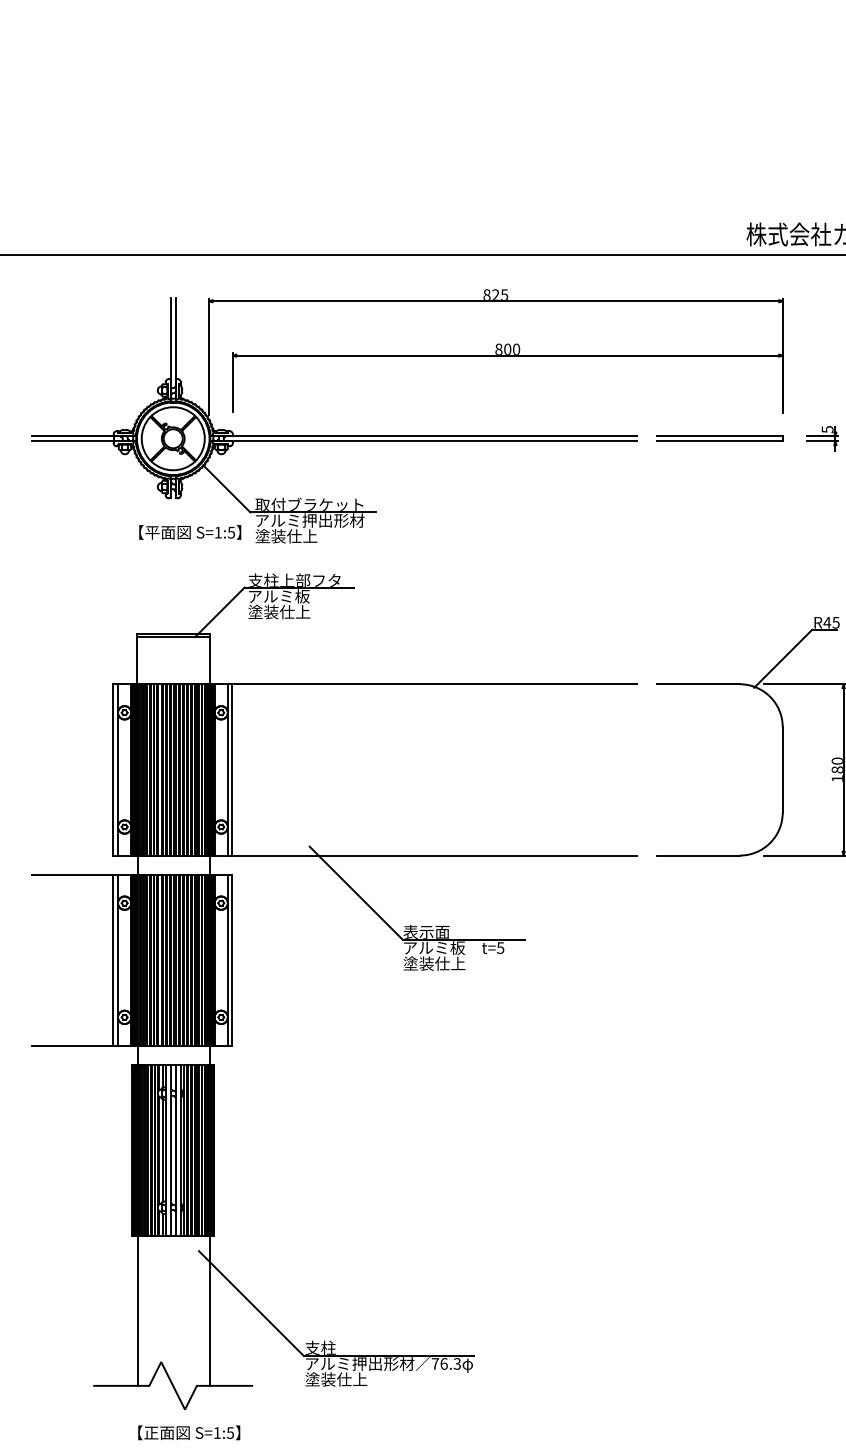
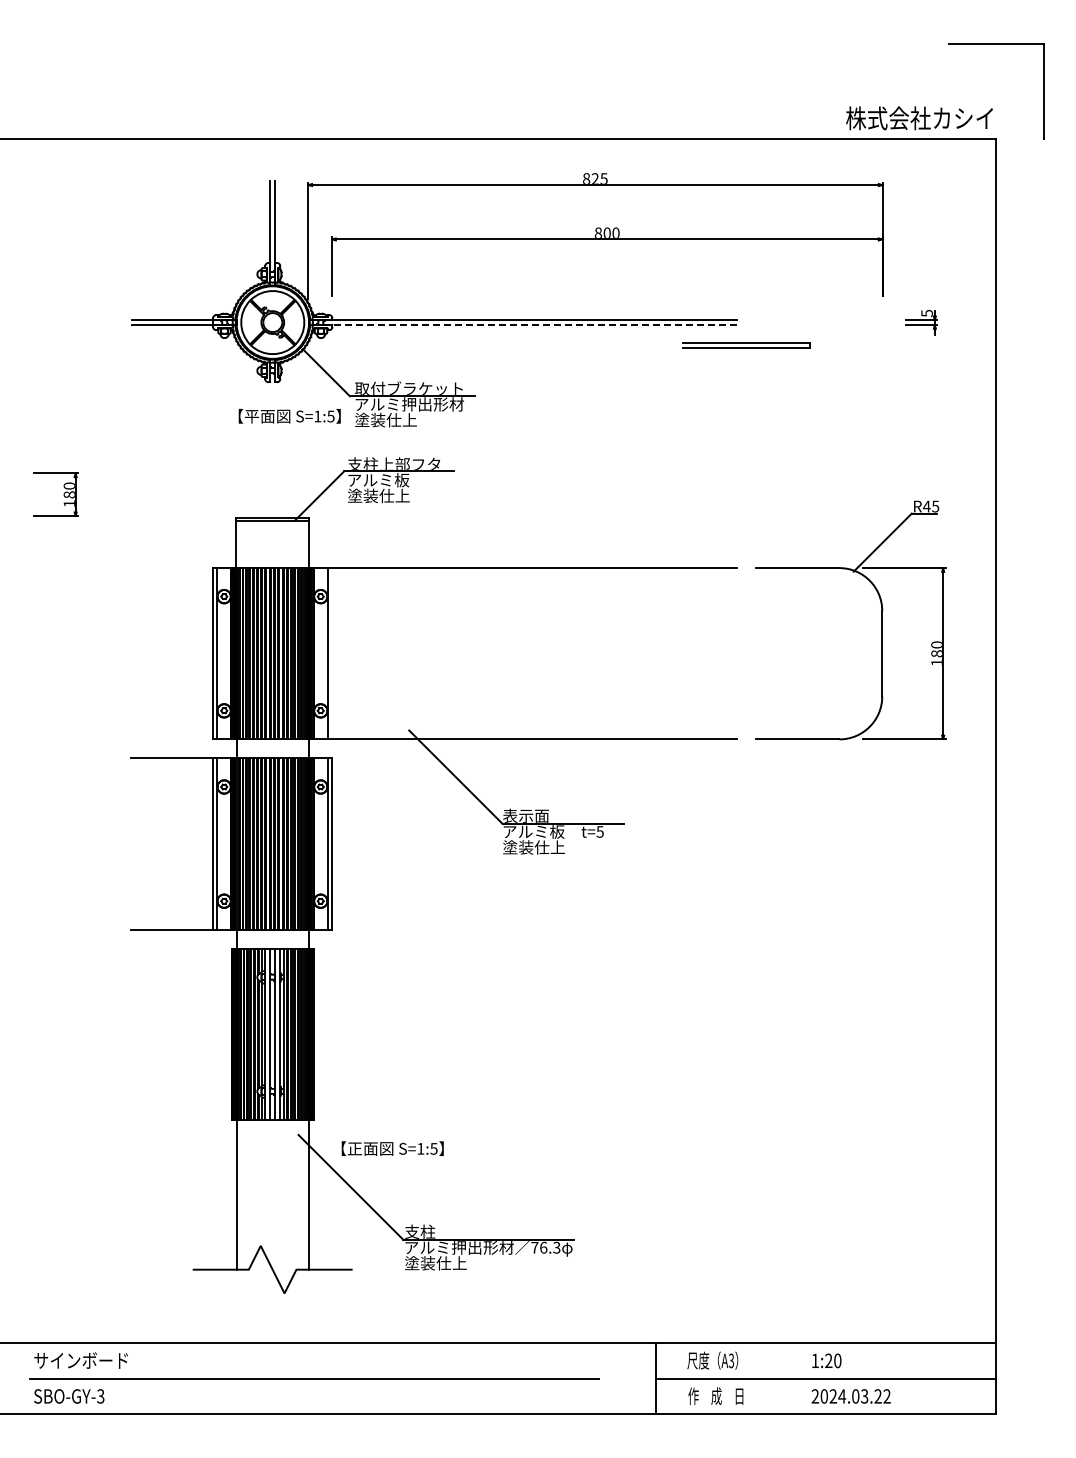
part: (719, 438) -> (746, 345), moved
line: (422, 440) -> (522, 324), solid -> dashed
line: (232, 769) -> (332, 653), removed
text: (188, 1432) -> (392, 1148), moved

